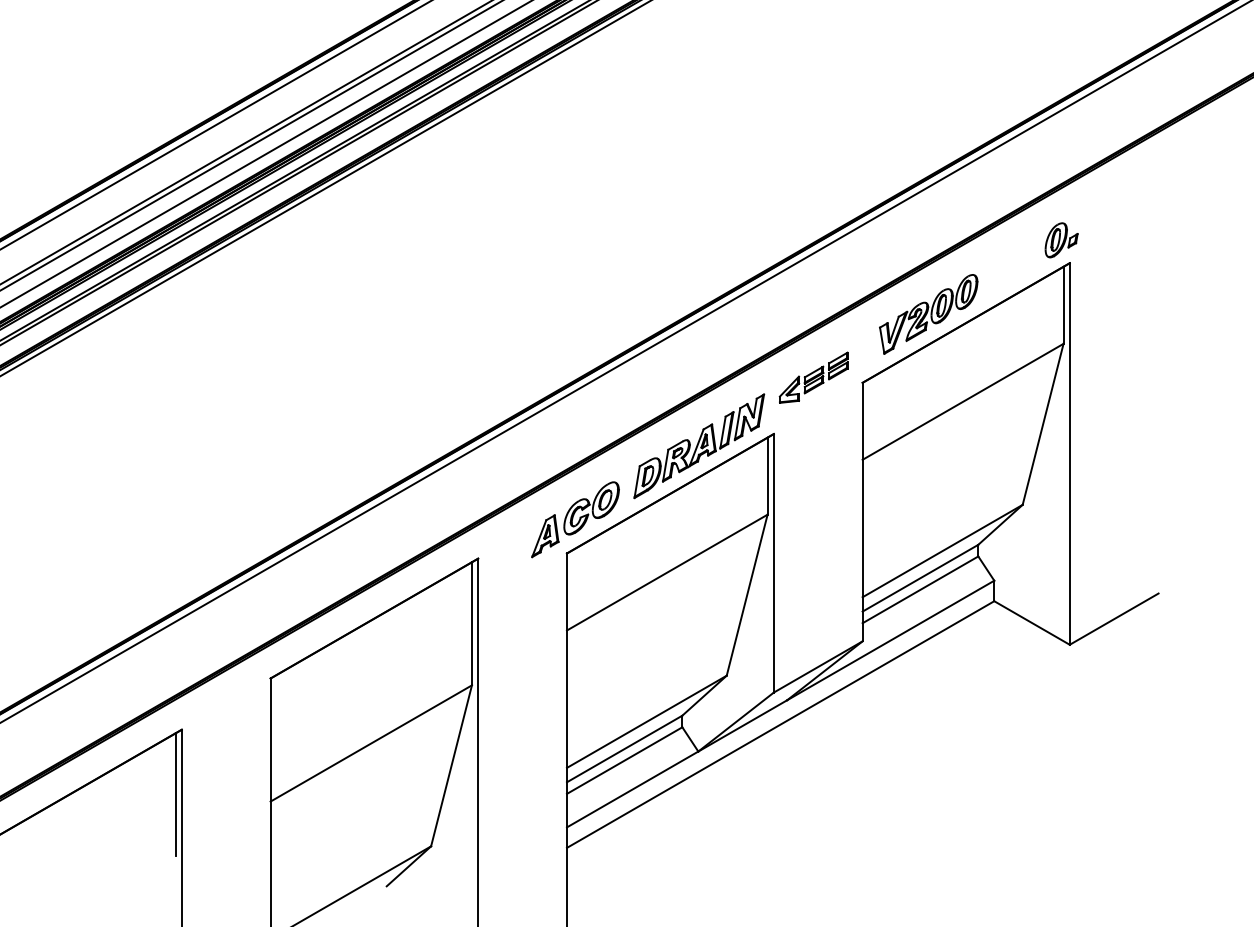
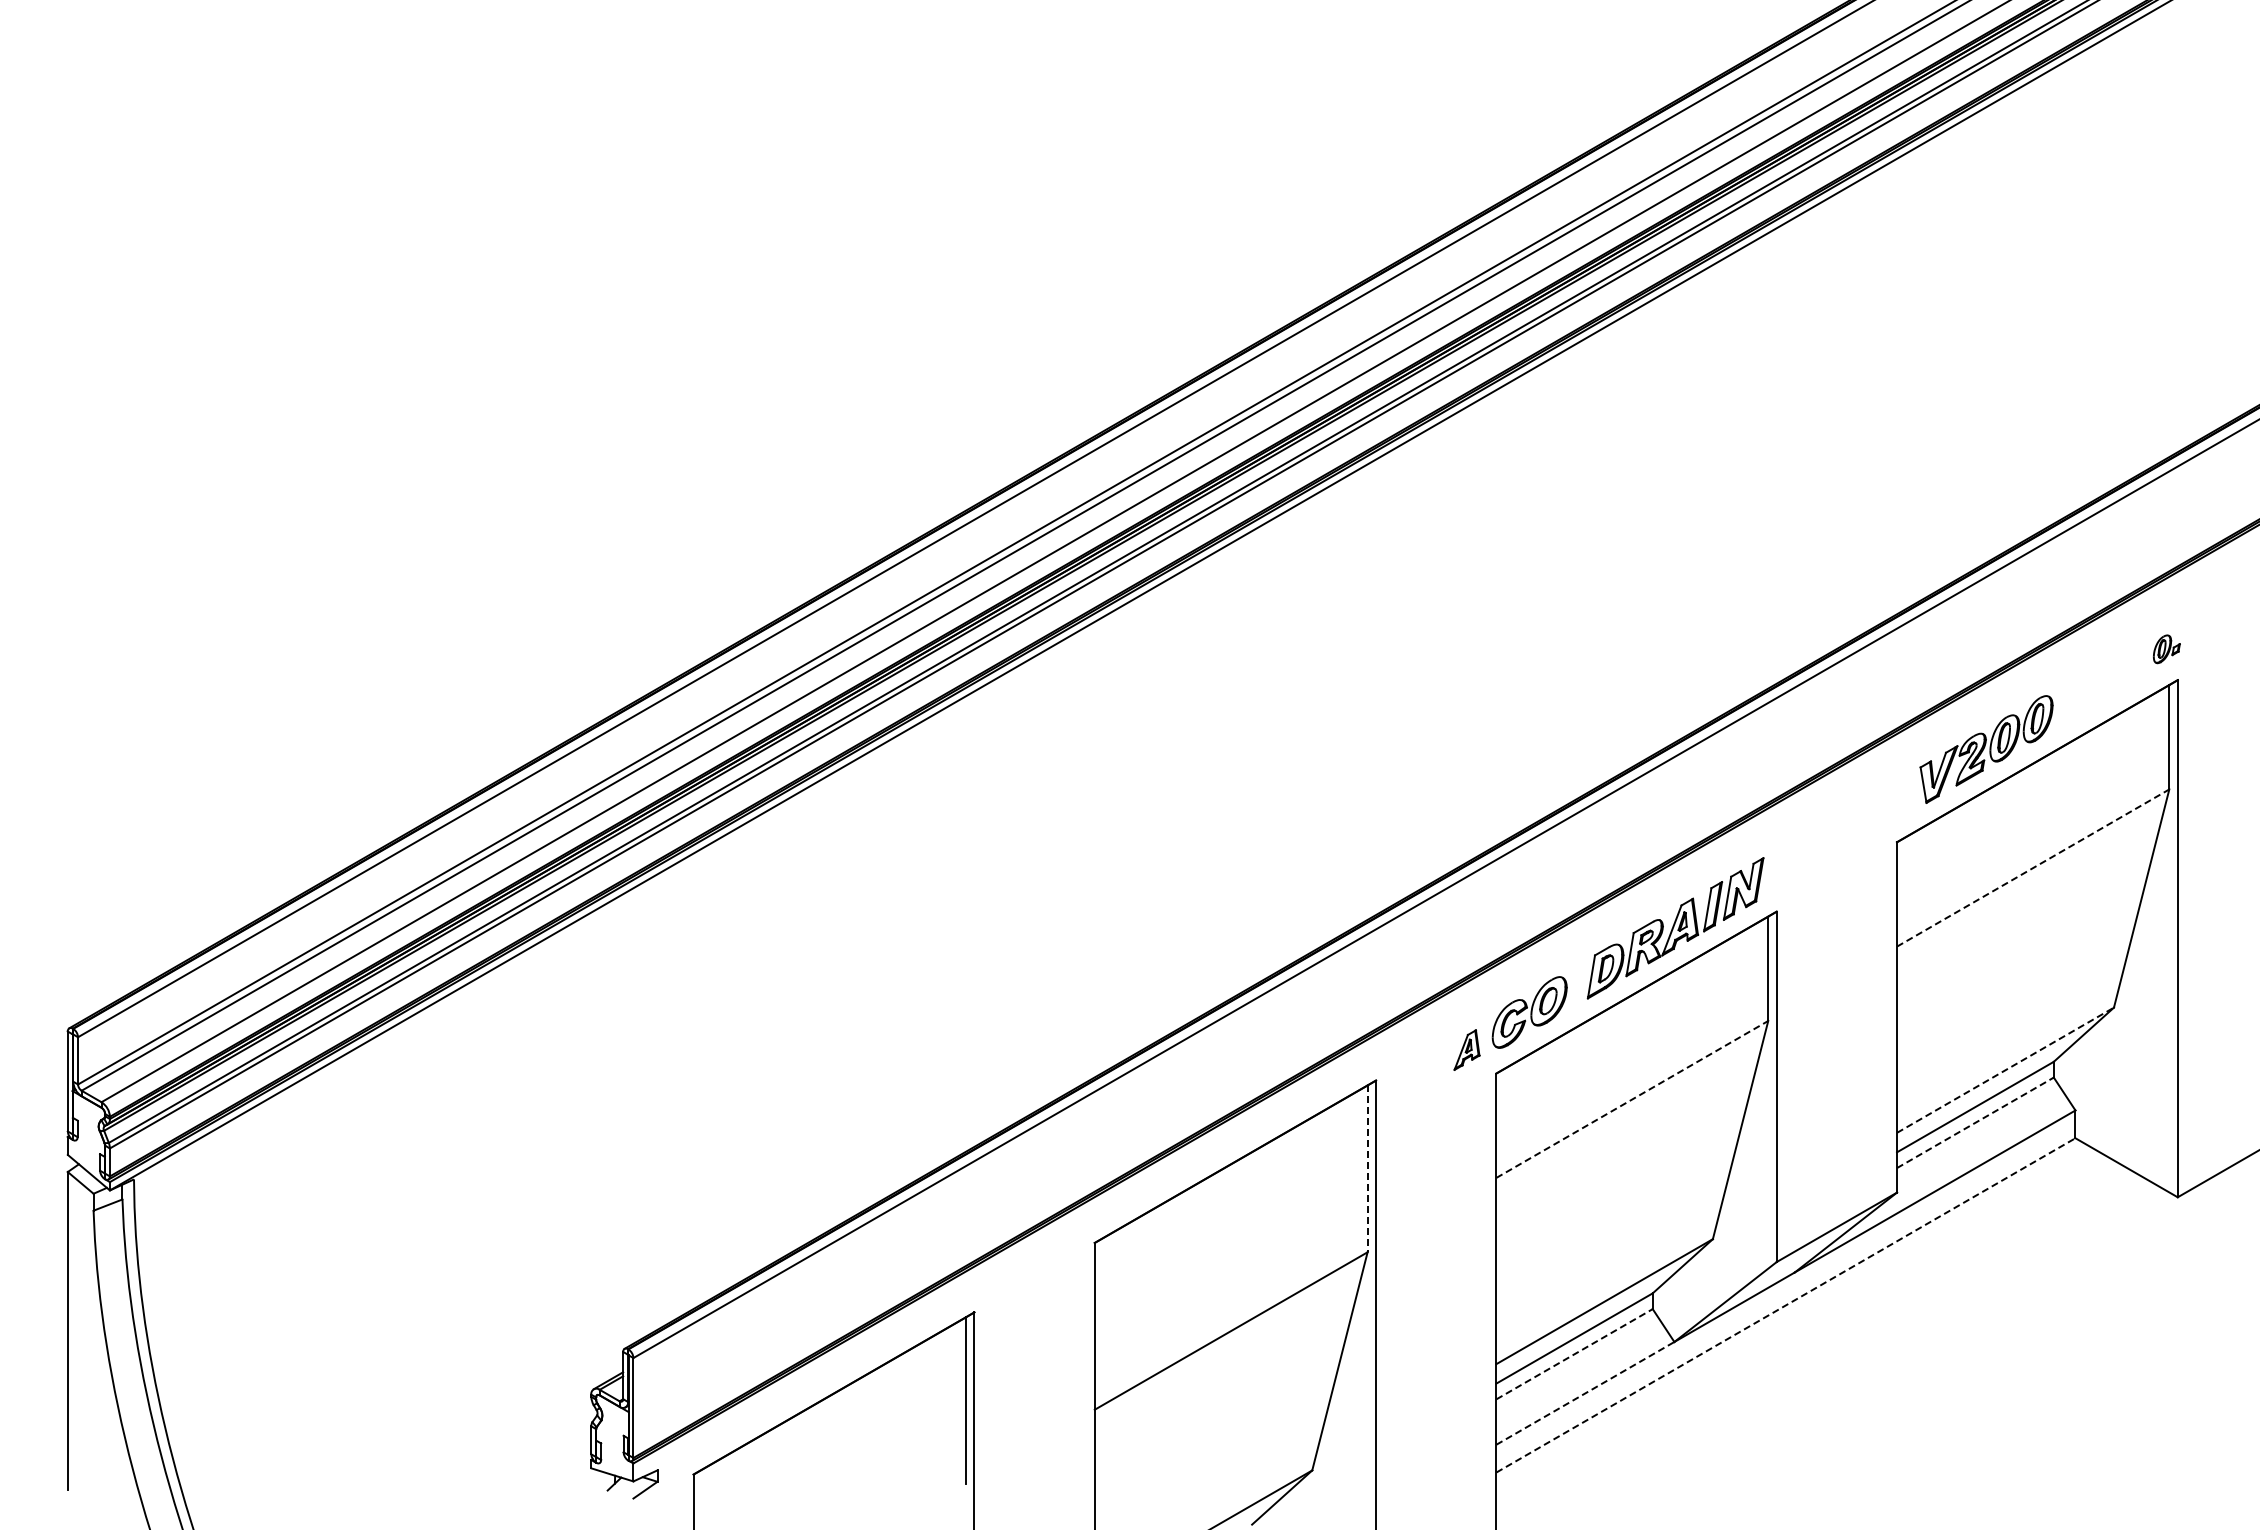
part: (1061, 240) -> (2166, 649), size x0.6
part: (813, 377) -> (1830, 835), removed
line: (963, 401) -> (2033, 867), solid -> dashed
part: (544, 535) -> (1466, 1049), size x0.7
line: (942, 550) -> (2005, 1069), solid -> dashed
line: (667, 572) -> (1632, 1099), solid -> dashed
line: (920, 589) -> (1975, 1122), solid -> dashed
line: (471, 624) -> (1367, 1169), solid -> dashed
line: (781, 724) -> (1786, 1305), solid -> dashed
line: (624, 760) -> (1574, 1353), solid -> dashed
line: (632, 789) -> (1585, 1393), solid -> dashed

